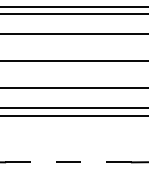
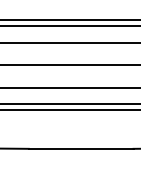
line: (68, 161) -> (81, 148), dashed -> solid

